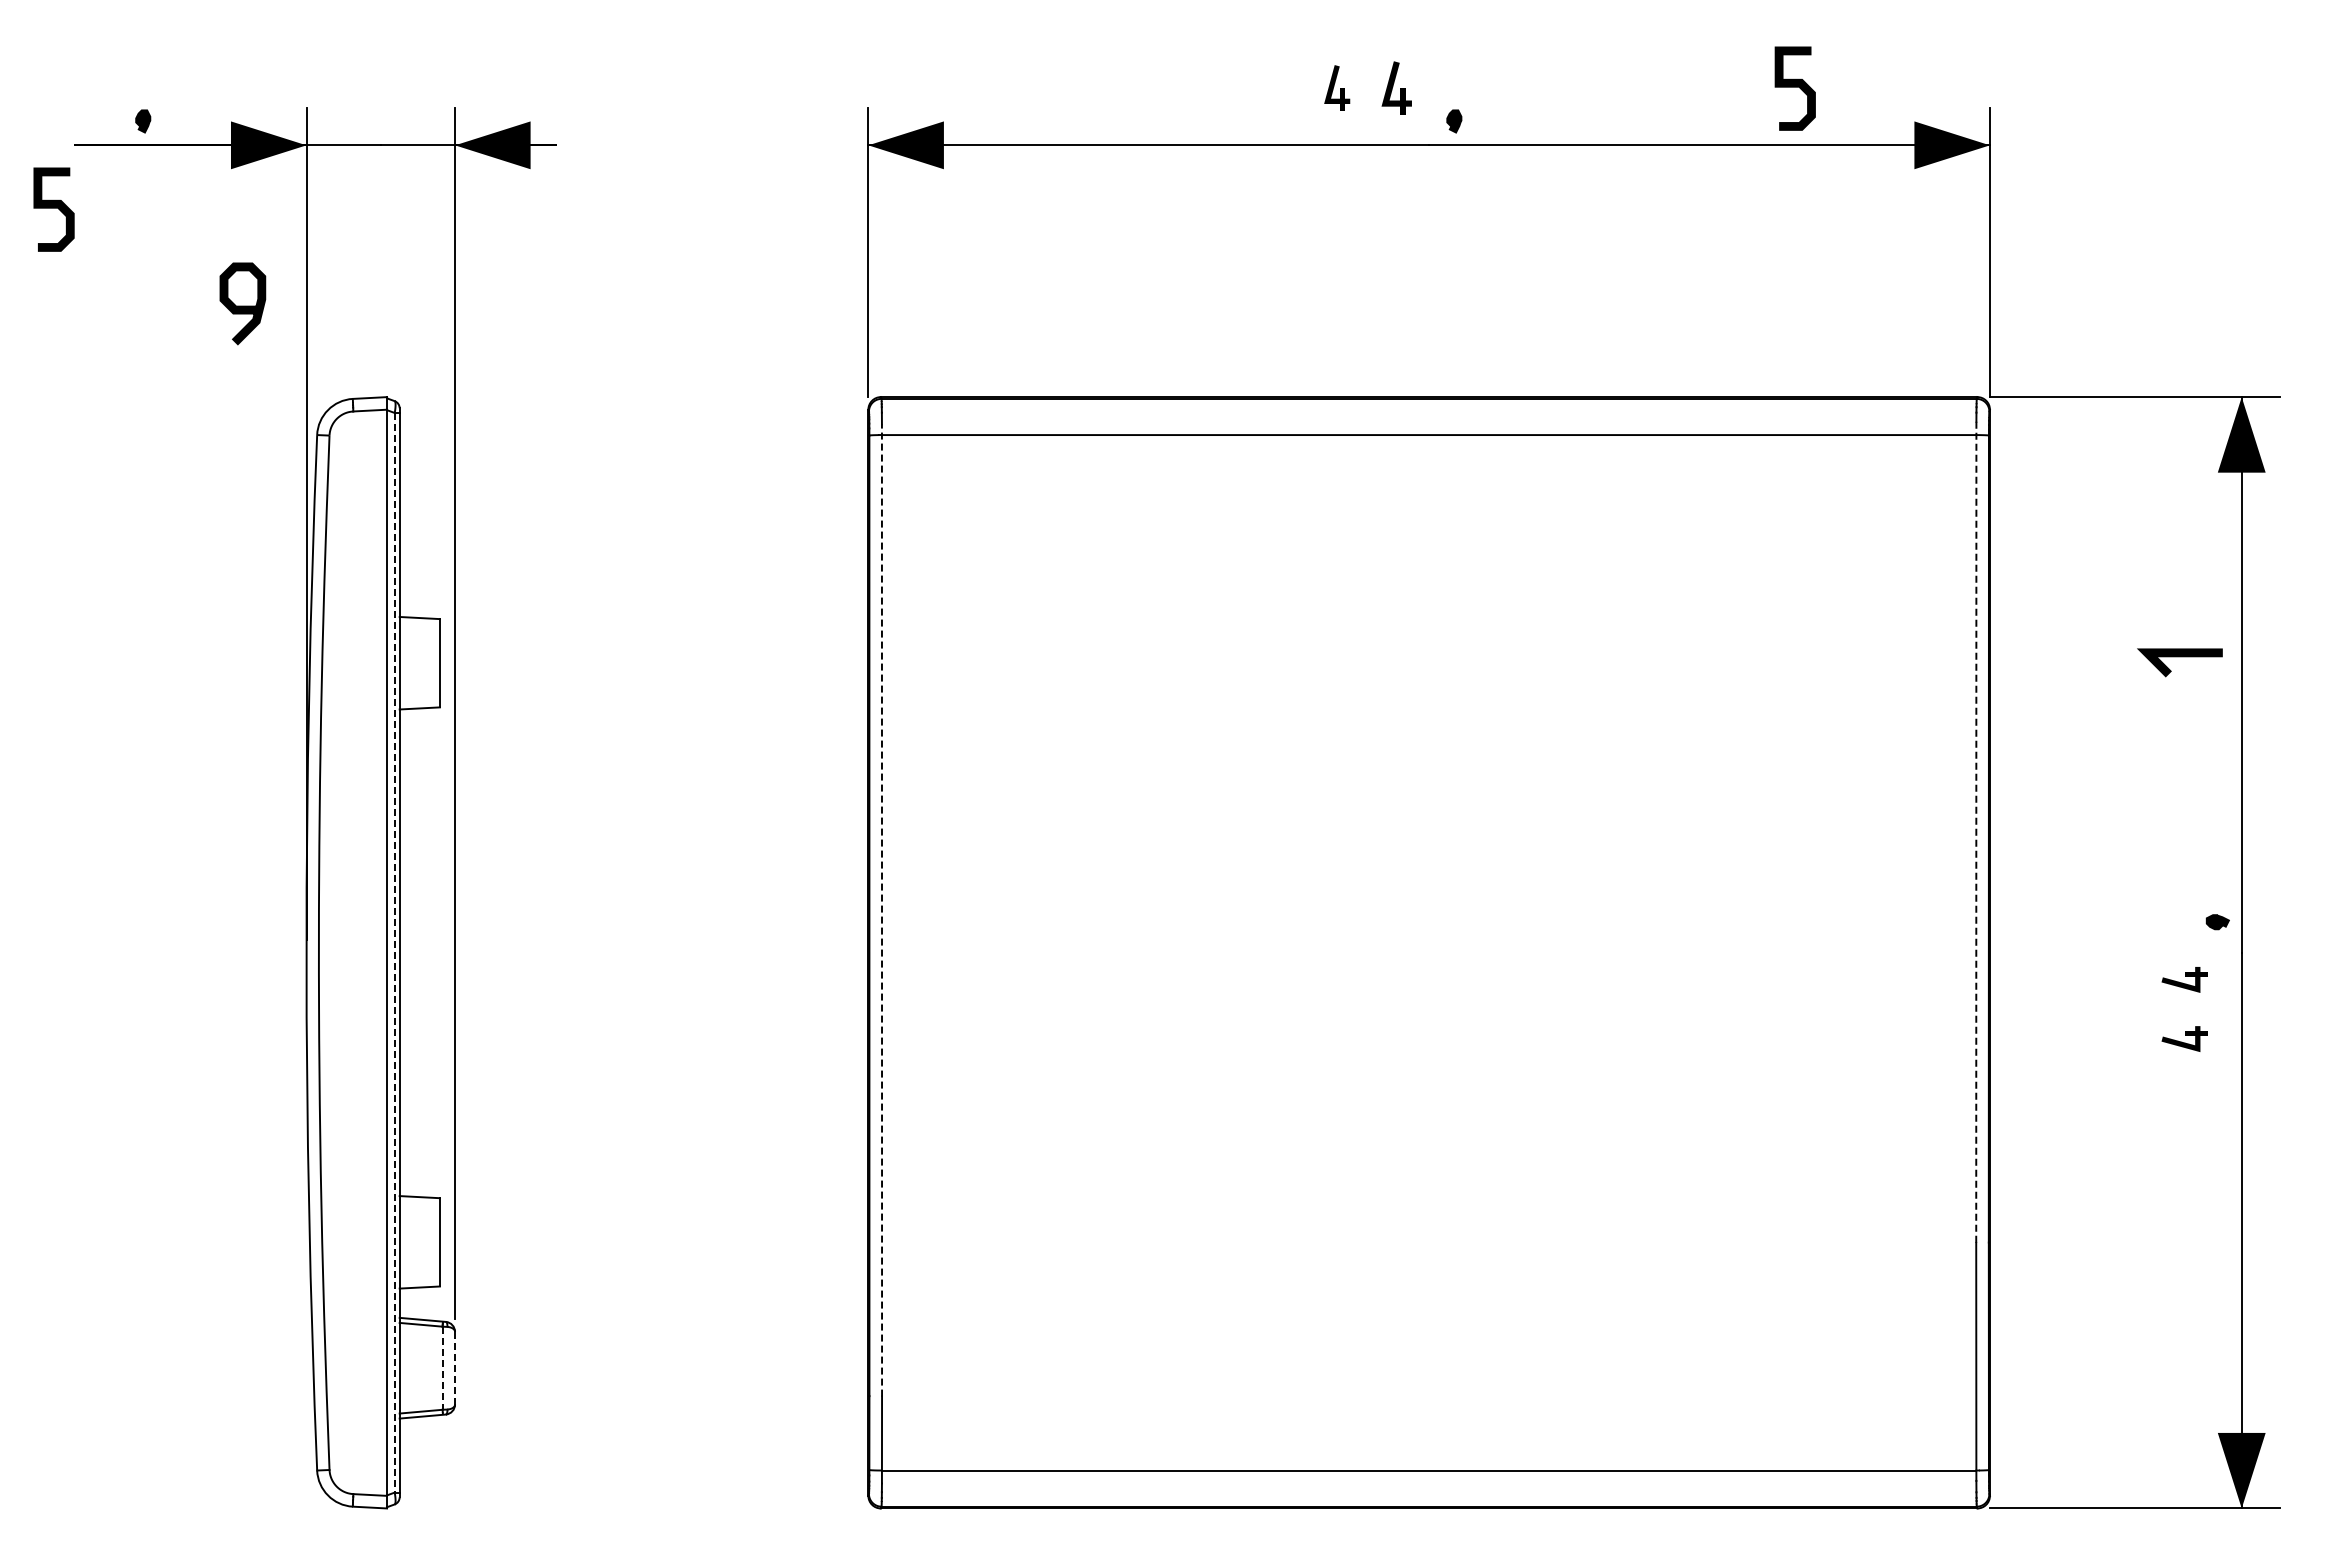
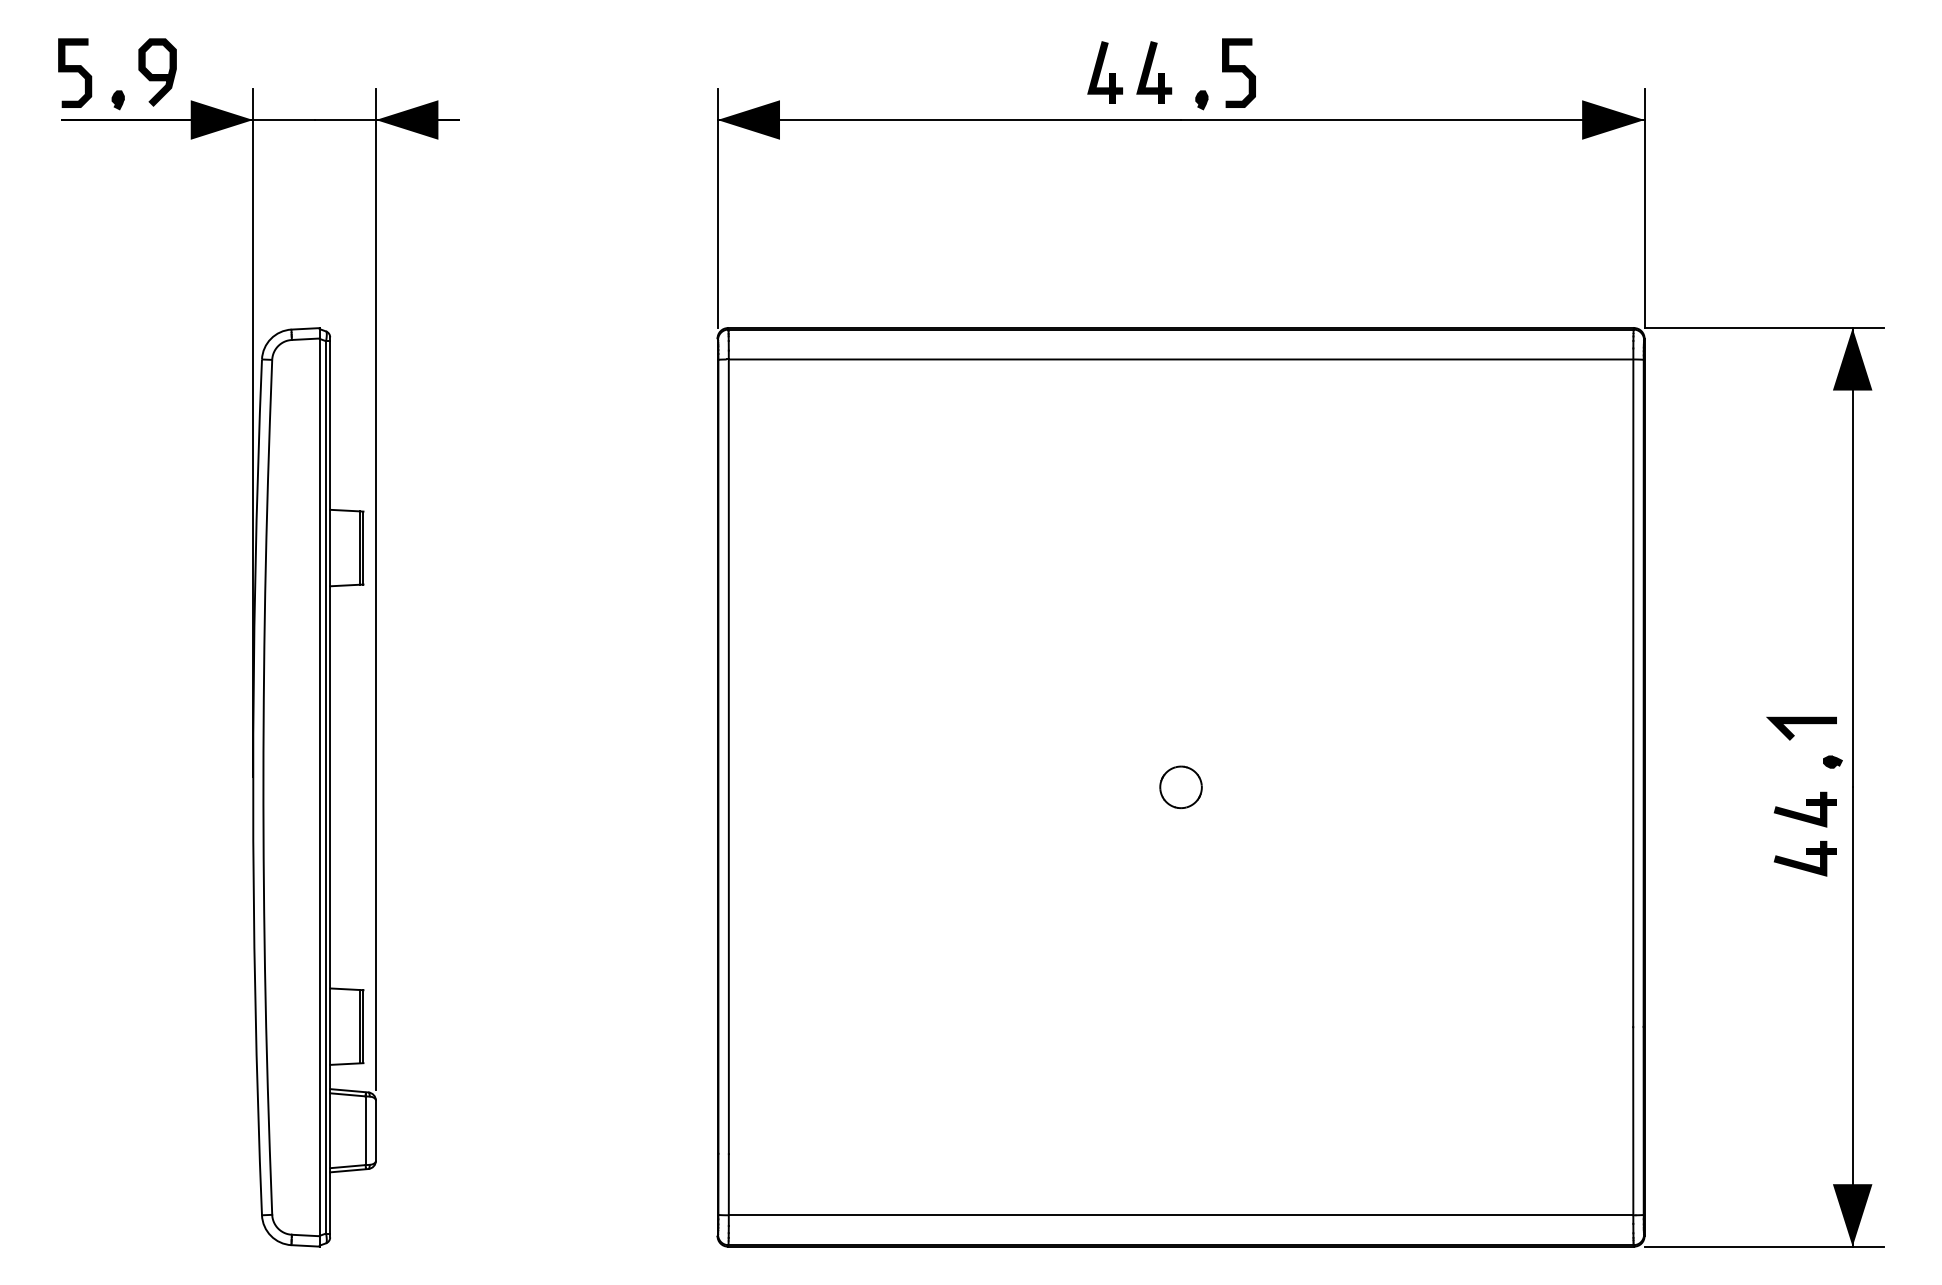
part: (1336, 87) -> (1104, 72), size x1.67
part: (1396, 87) -> (1154, 72), size x1.43
curve: (1794, 87) -> (1238, 72), moved
curve: (53, 208) -> (74, 72), moved
curve: (242, 305) -> (157, 73), moved
line: (2179, 657) -> (1801, 724), moved
line: (435, 662) -> (359, 547), added
line: (1976, 832) -> (1633, 687), dashed -> solid
line: (882, 909) -> (729, 751), dashed -> solid
line: (394, 952) -> (325, 787), dashed -> solid
part: (1429, 952) -> (1181, 787), added
part: (2184, 979) -> (1805, 809), size x1.67
part: (2184, 1038) -> (1805, 858), size x1.67
line: (435, 1241) -> (359, 1025), added
line: (442, 1368) -> (365, 1130), dashed -> solid
line: (455, 1368) -> (376, 1130), dashed -> solid

